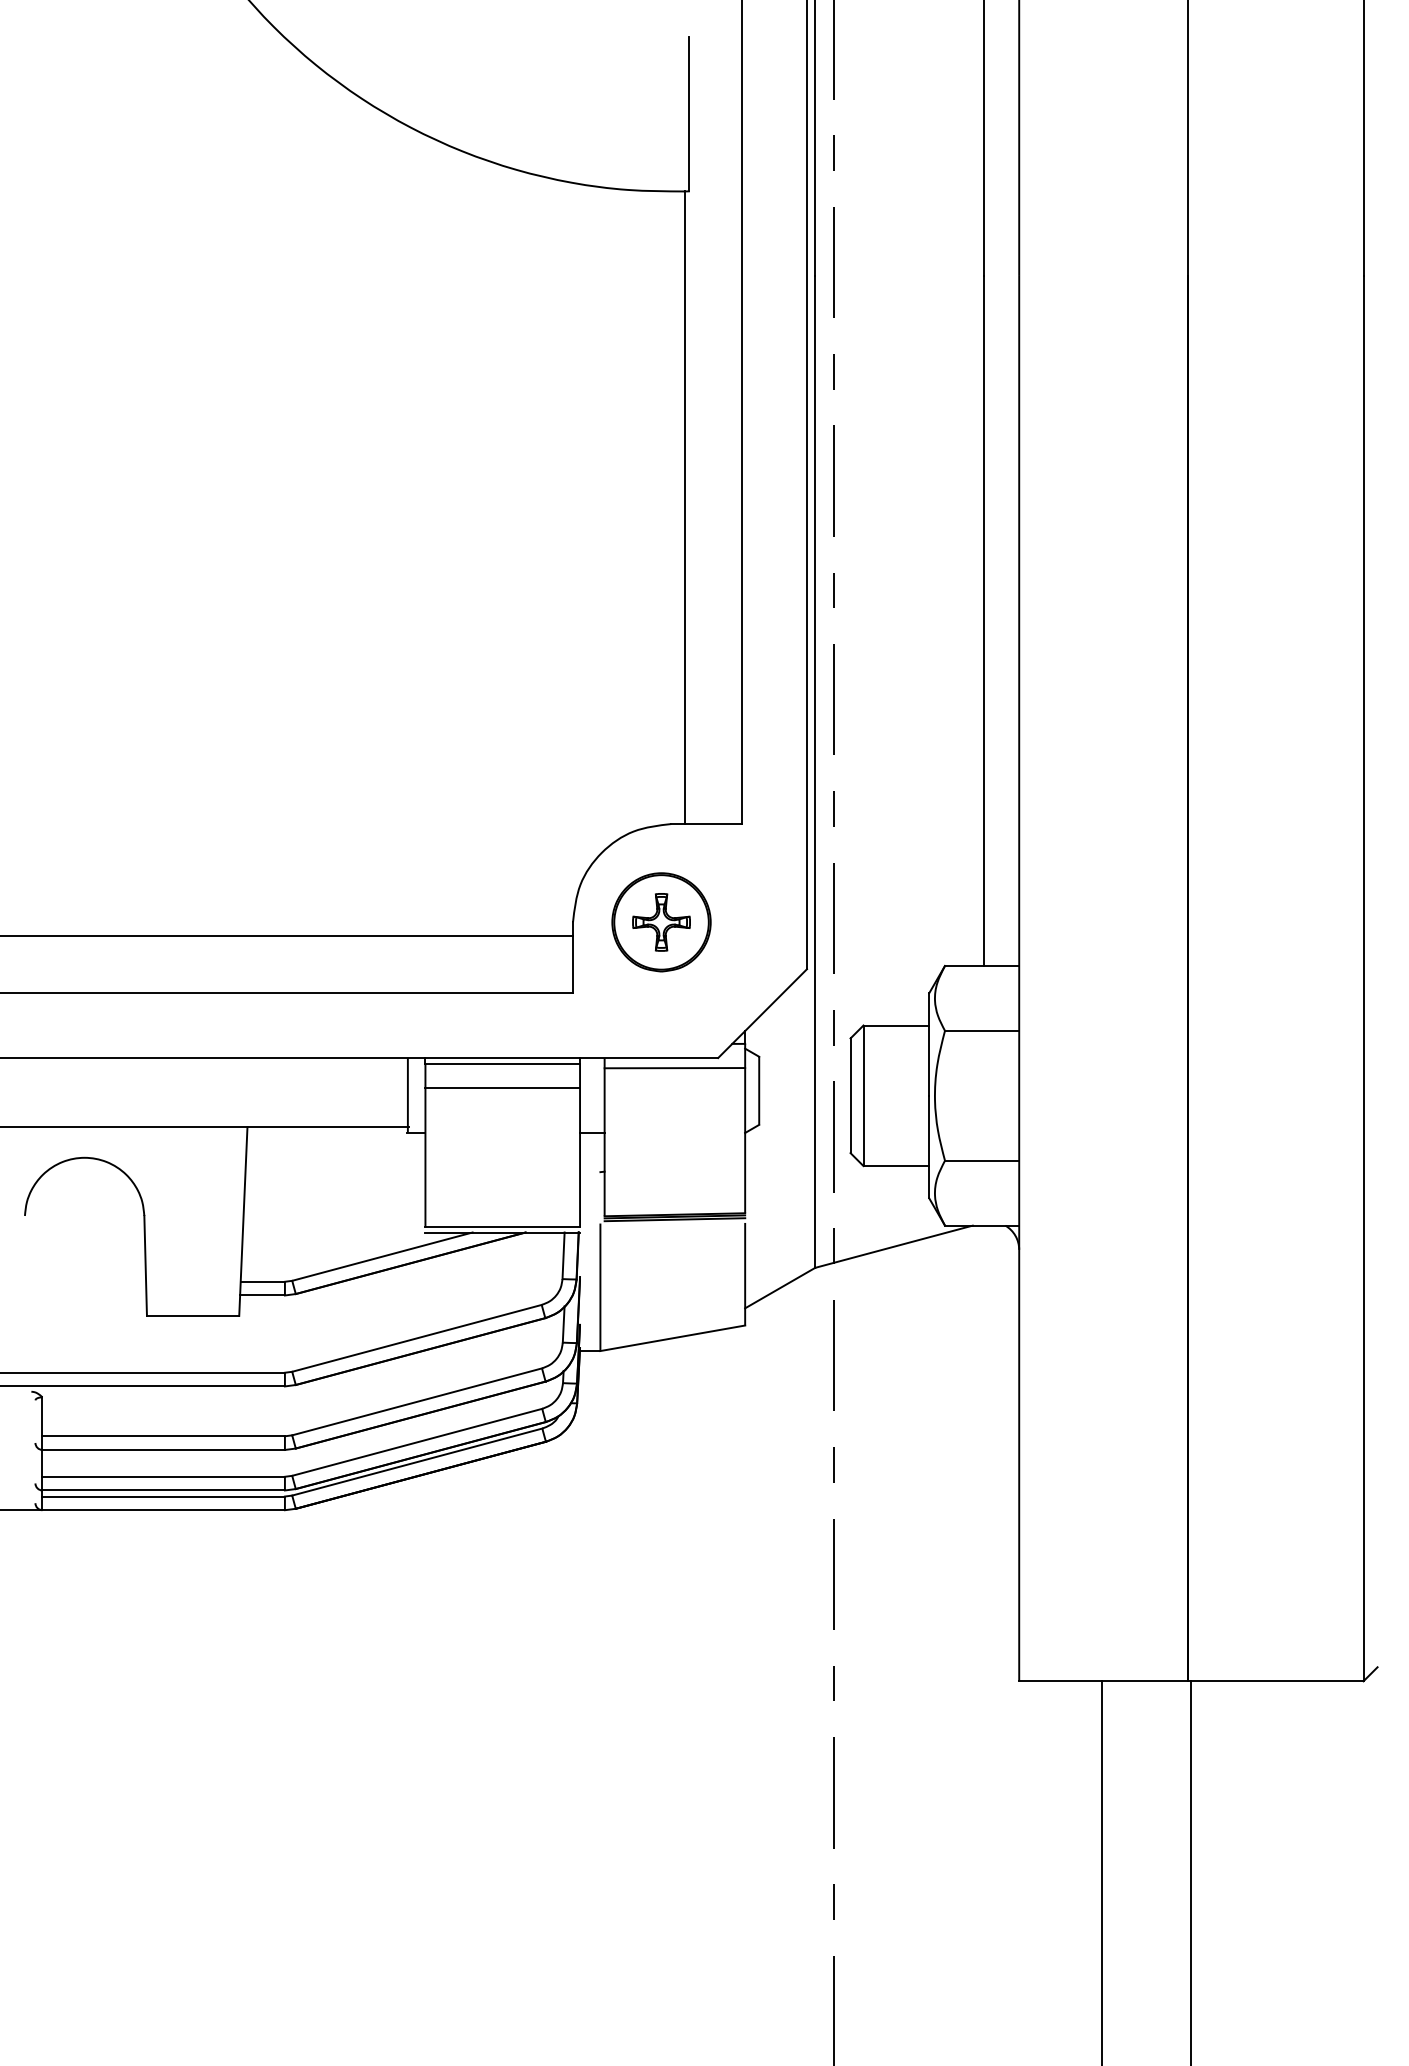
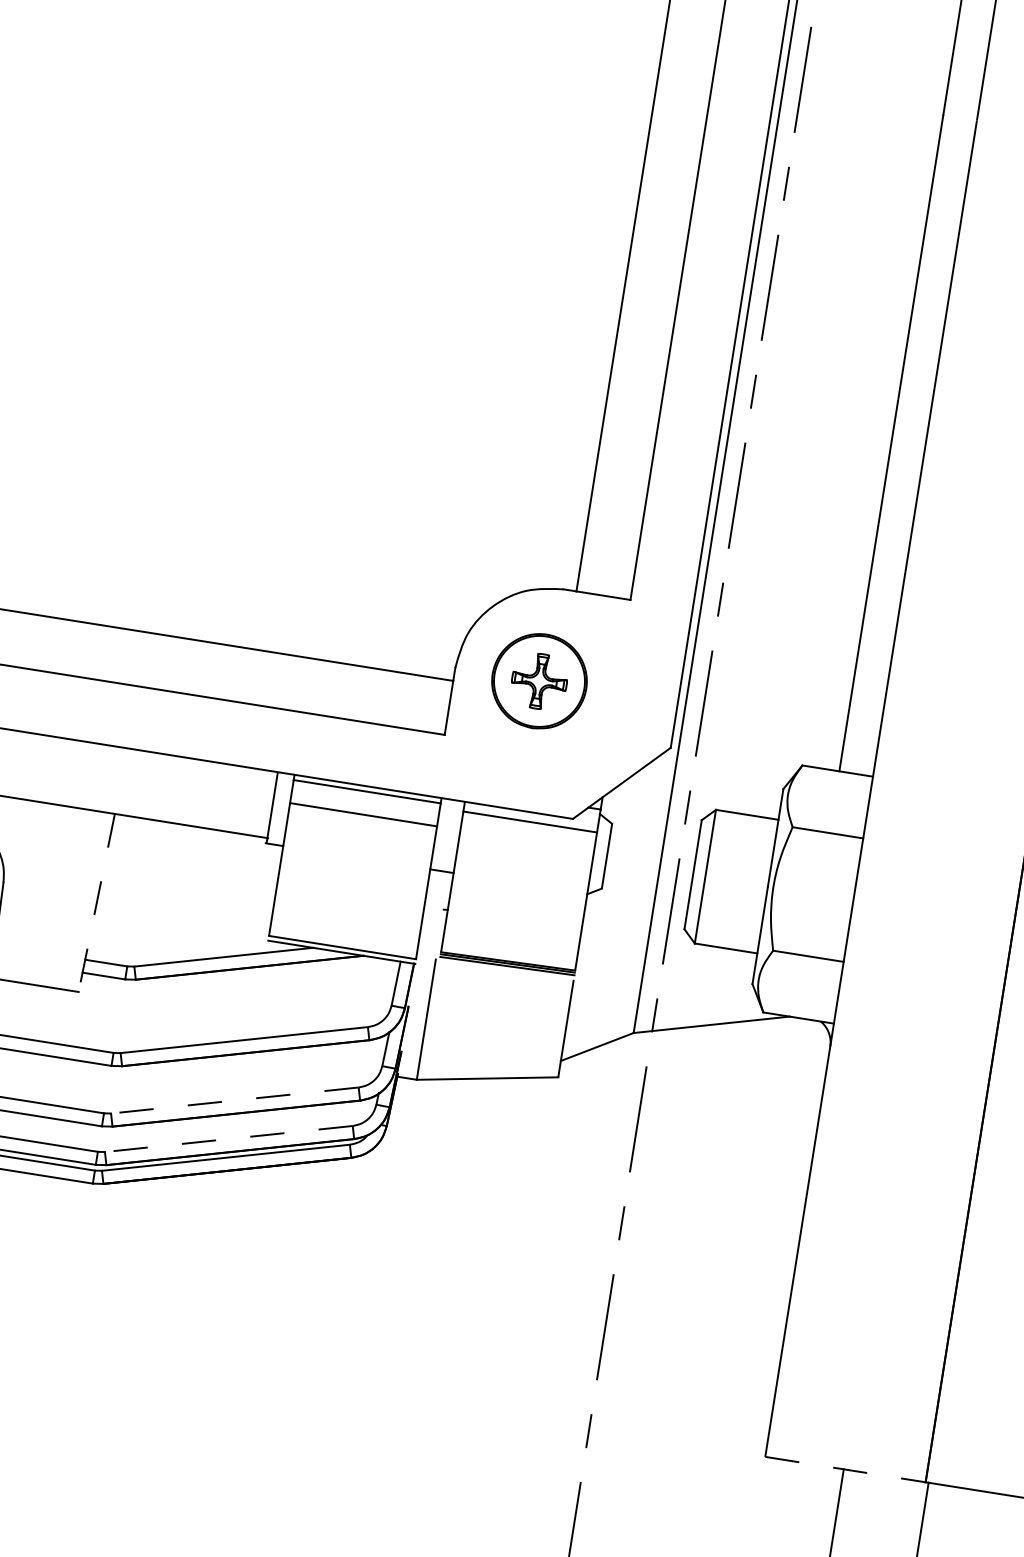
line: (243, 1222) -> (96, 903), solid -> dashed
line: (416, 1402) -> (234, 1101), solid -> dashed
line: (416, 1442) -> (228, 1139), solid -> dashed
line: (1104, 1681) -> (846, 1469), solid -> dashed

